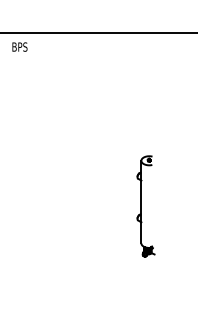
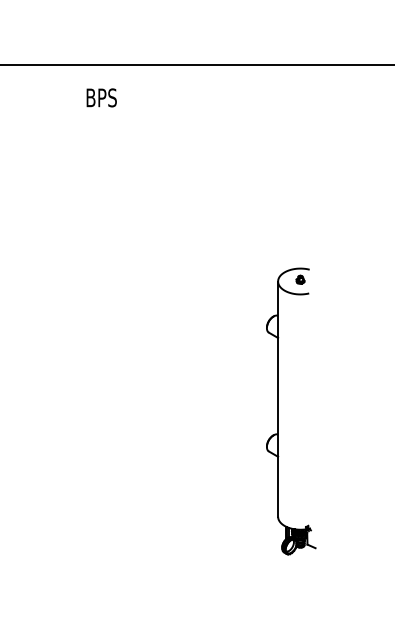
text: (19, 46) -> (100, 96), moved
part: (145, 206) -> (290, 411), size x1.43

